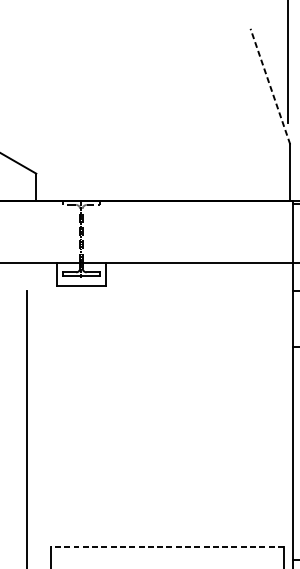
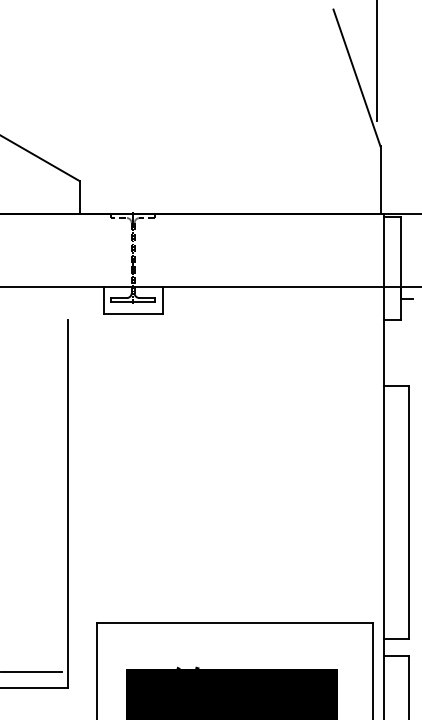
line: (269, 86) -> (356, 77), dashed -> solid
line: (166, 546) -> (234, 622), dashed -> solid

